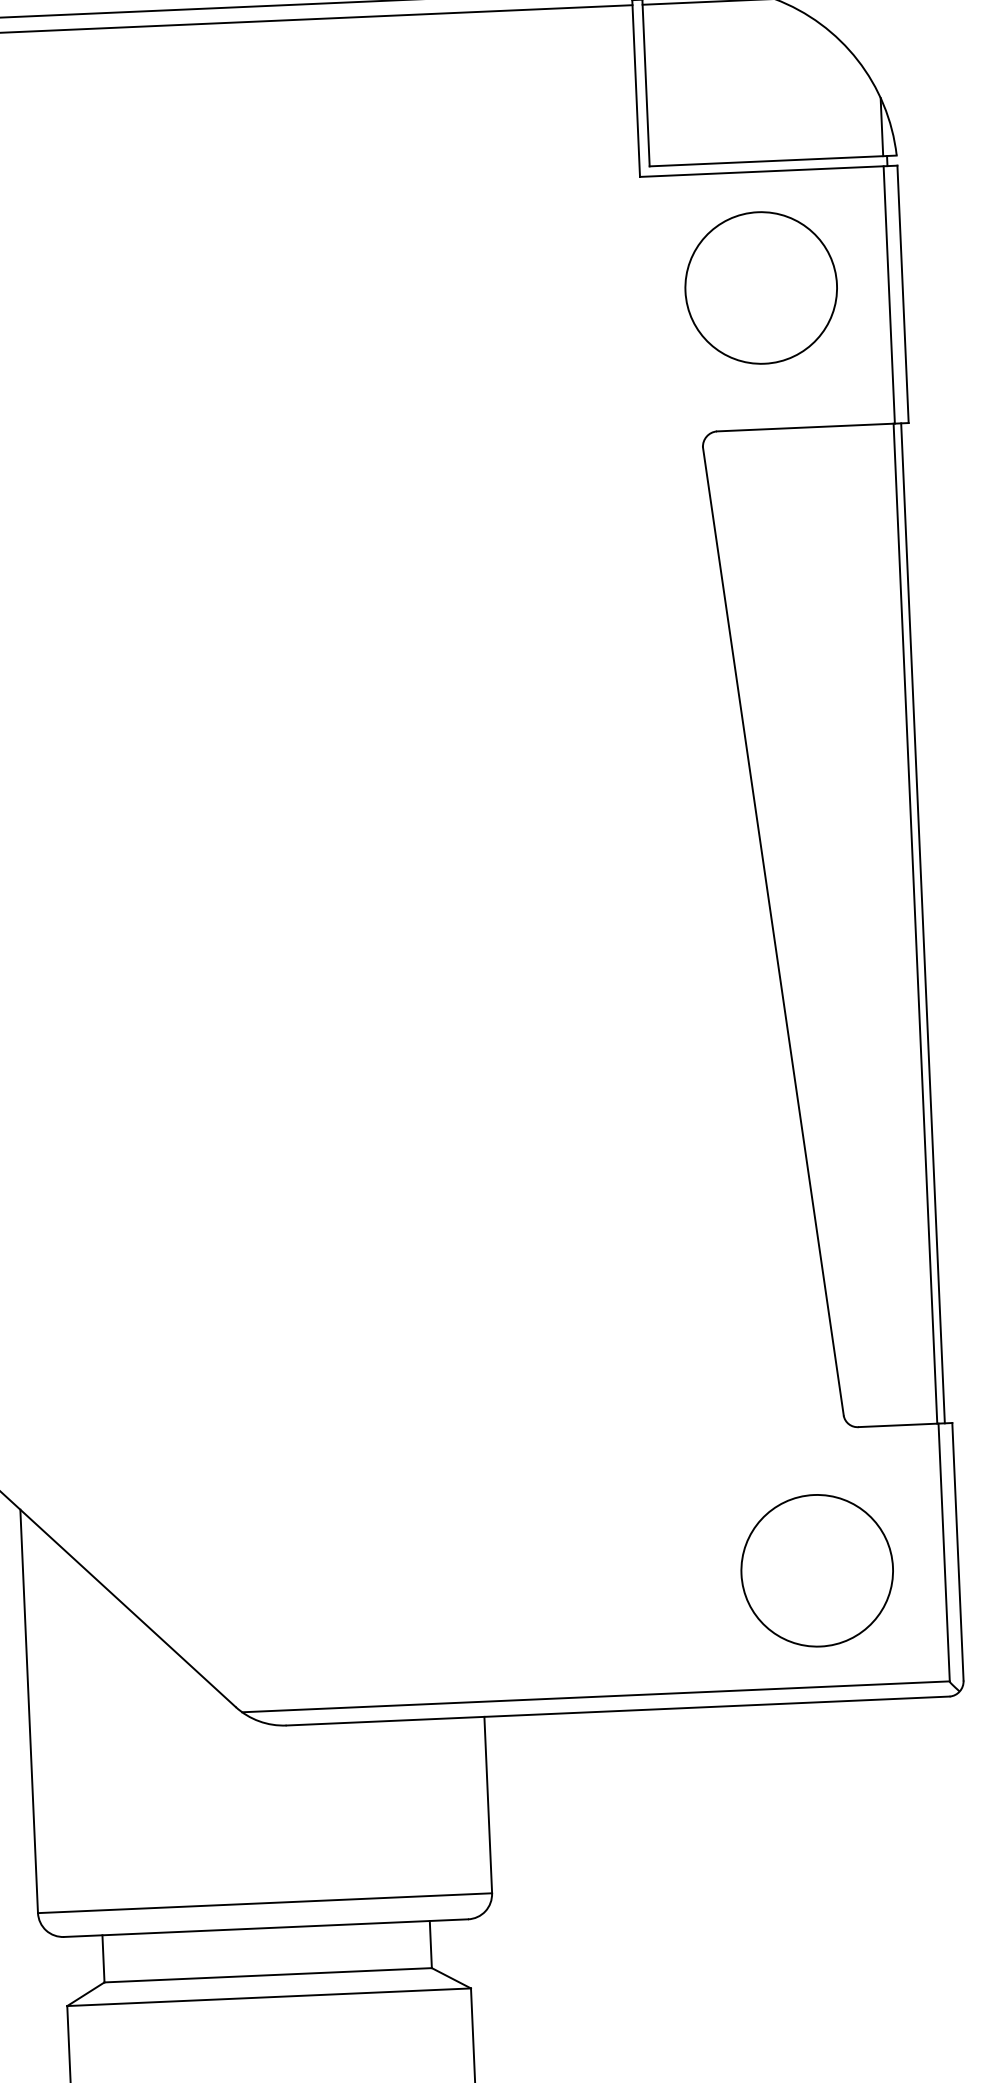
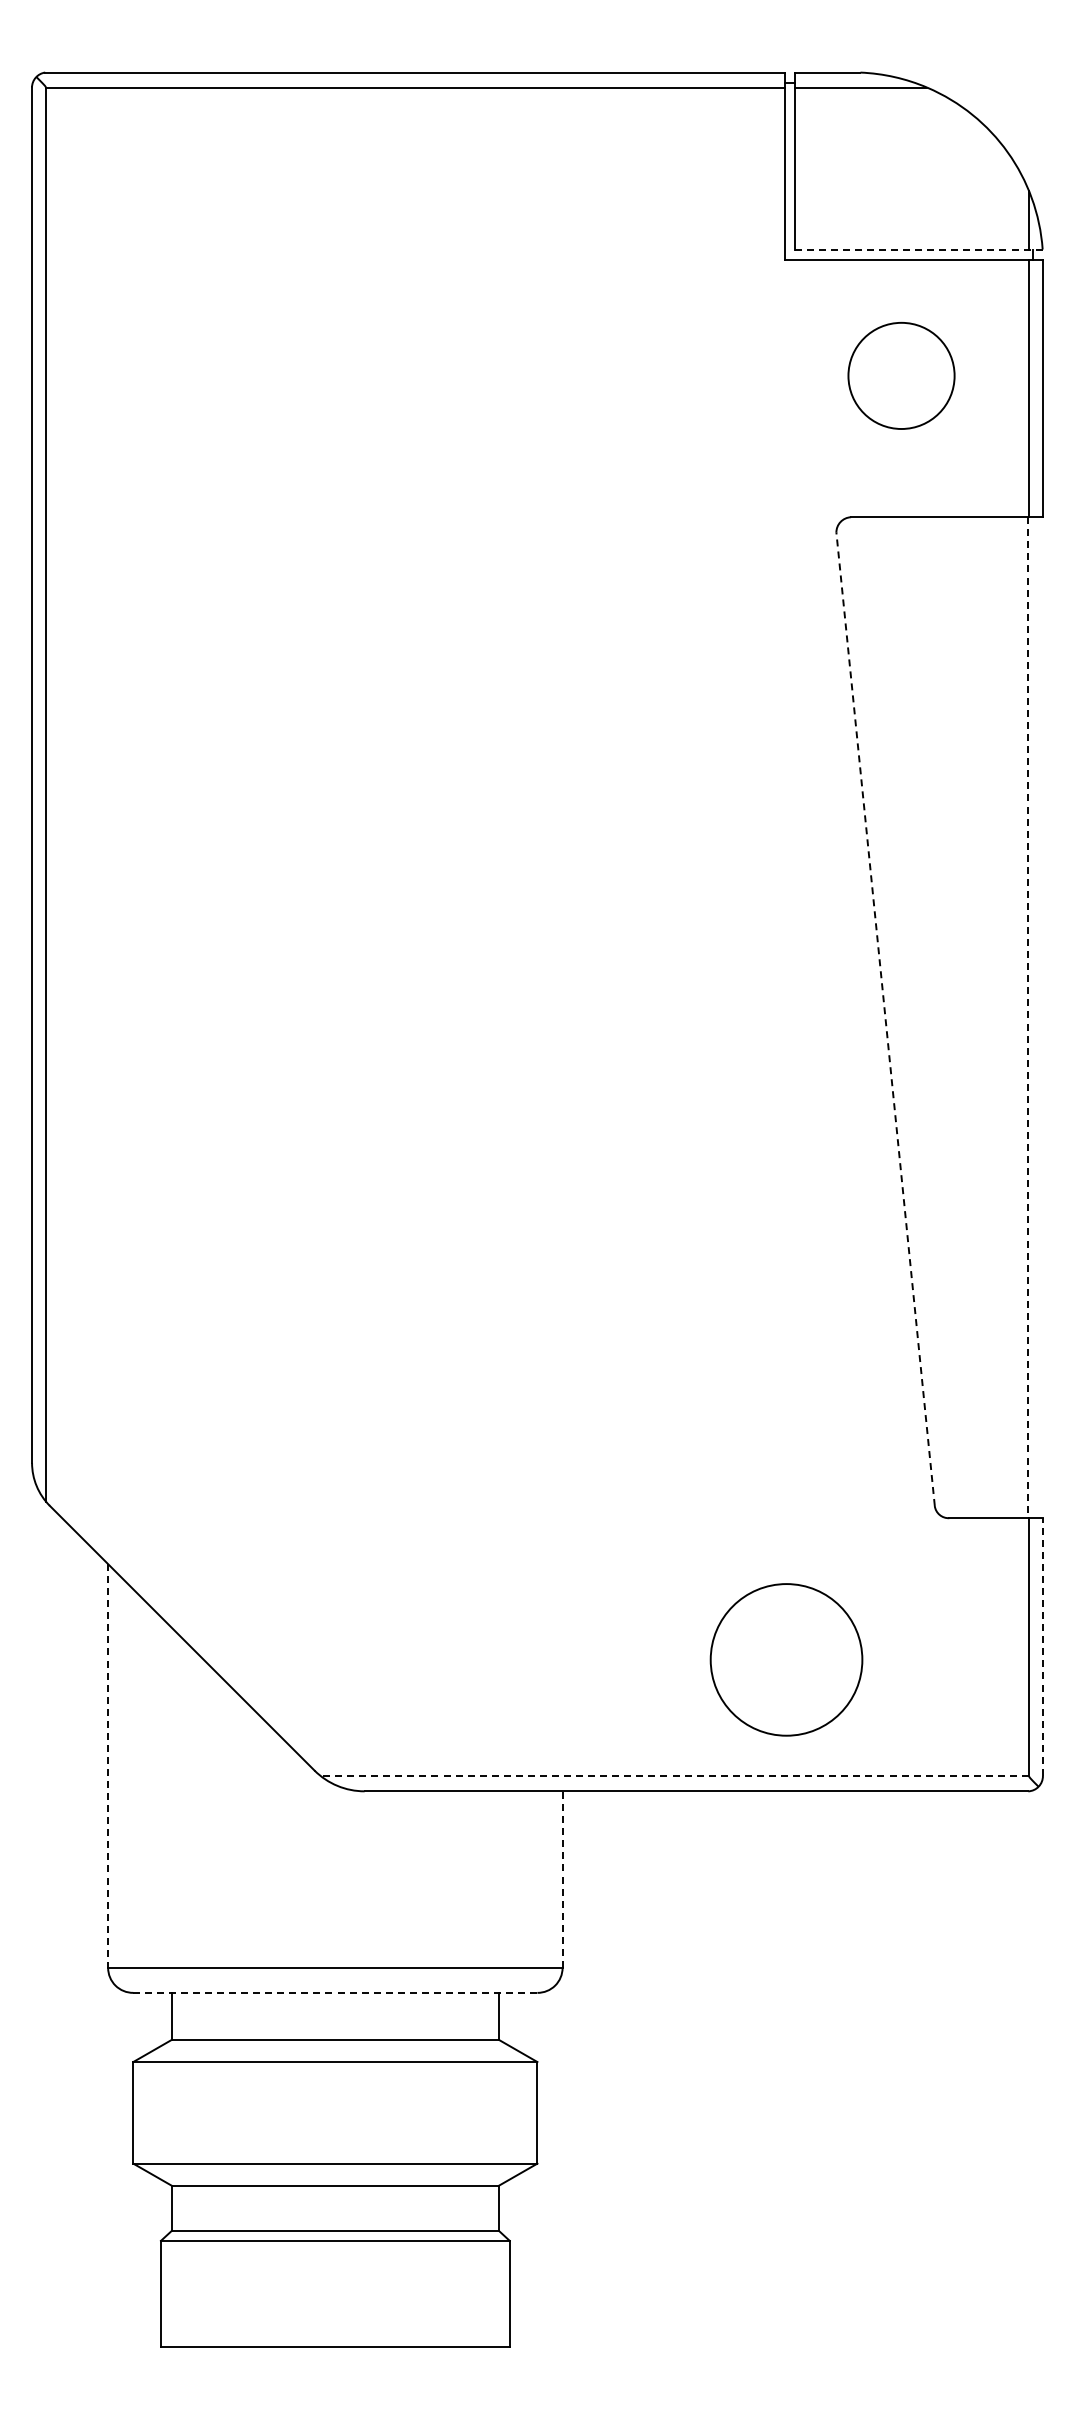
line: (773, 160) -> (919, 249), solid -> dashed
circle: (761, 287) -> (901, 375), size x0.7
line: (923, 923) -> (1035, 1017), removed
line: (915, 924) -> (1027, 1018), solid -> dashed
line: (773, 930) -> (885, 1018), solid -> dashed
line: (957, 1552) -> (1042, 1647), solid -> dashed
circle: (817, 1570) -> (786, 1659), moved
line: (595, 1697) -> (674, 1776), solid -> dashed
line: (29, 1711) -> (108, 1766), solid -> dashed
line: (488, 1804) -> (562, 1879), solid -> dashed
line: (265, 1927) -> (334, 1992), solid -> dashed

